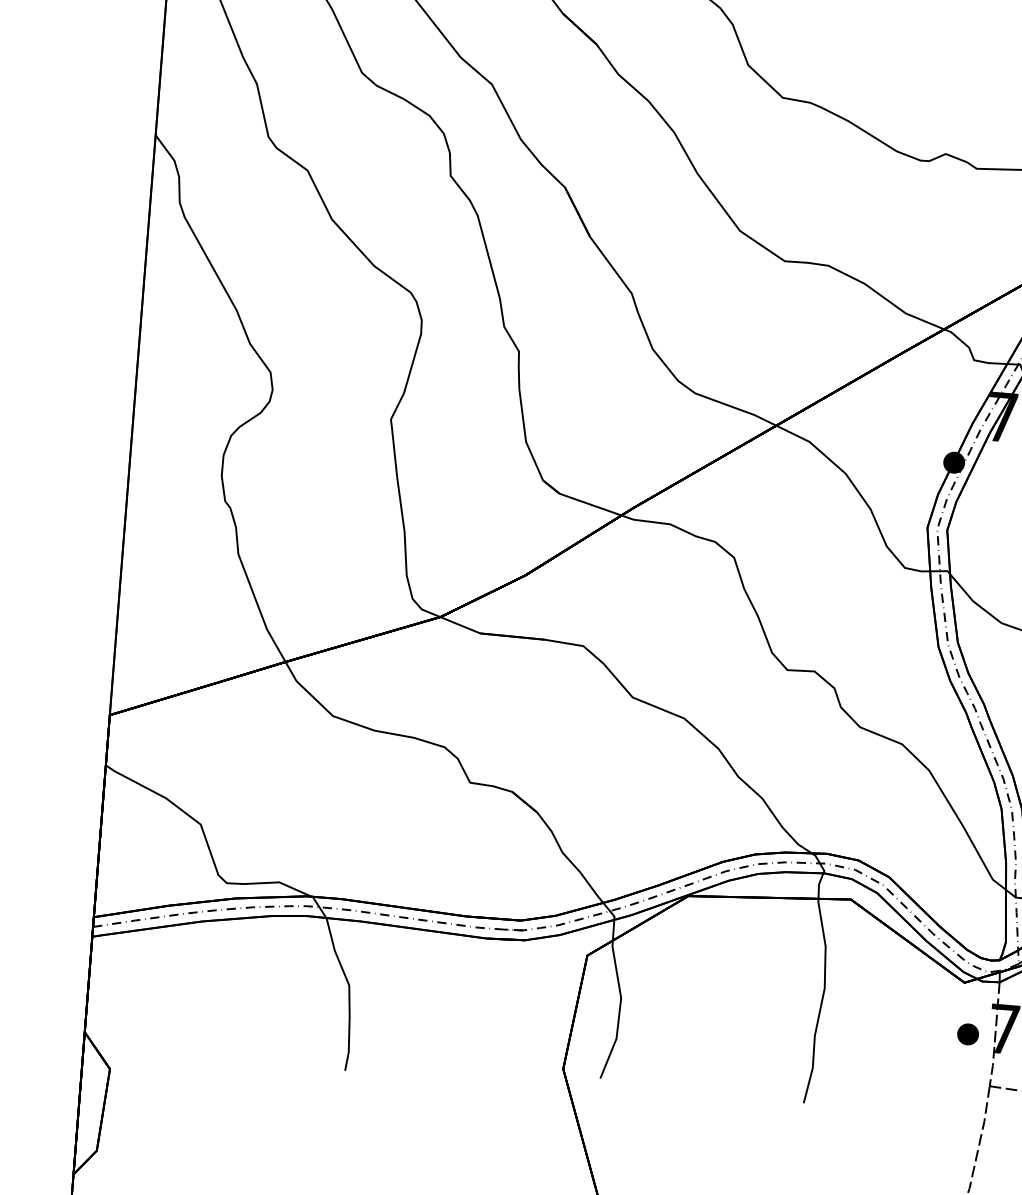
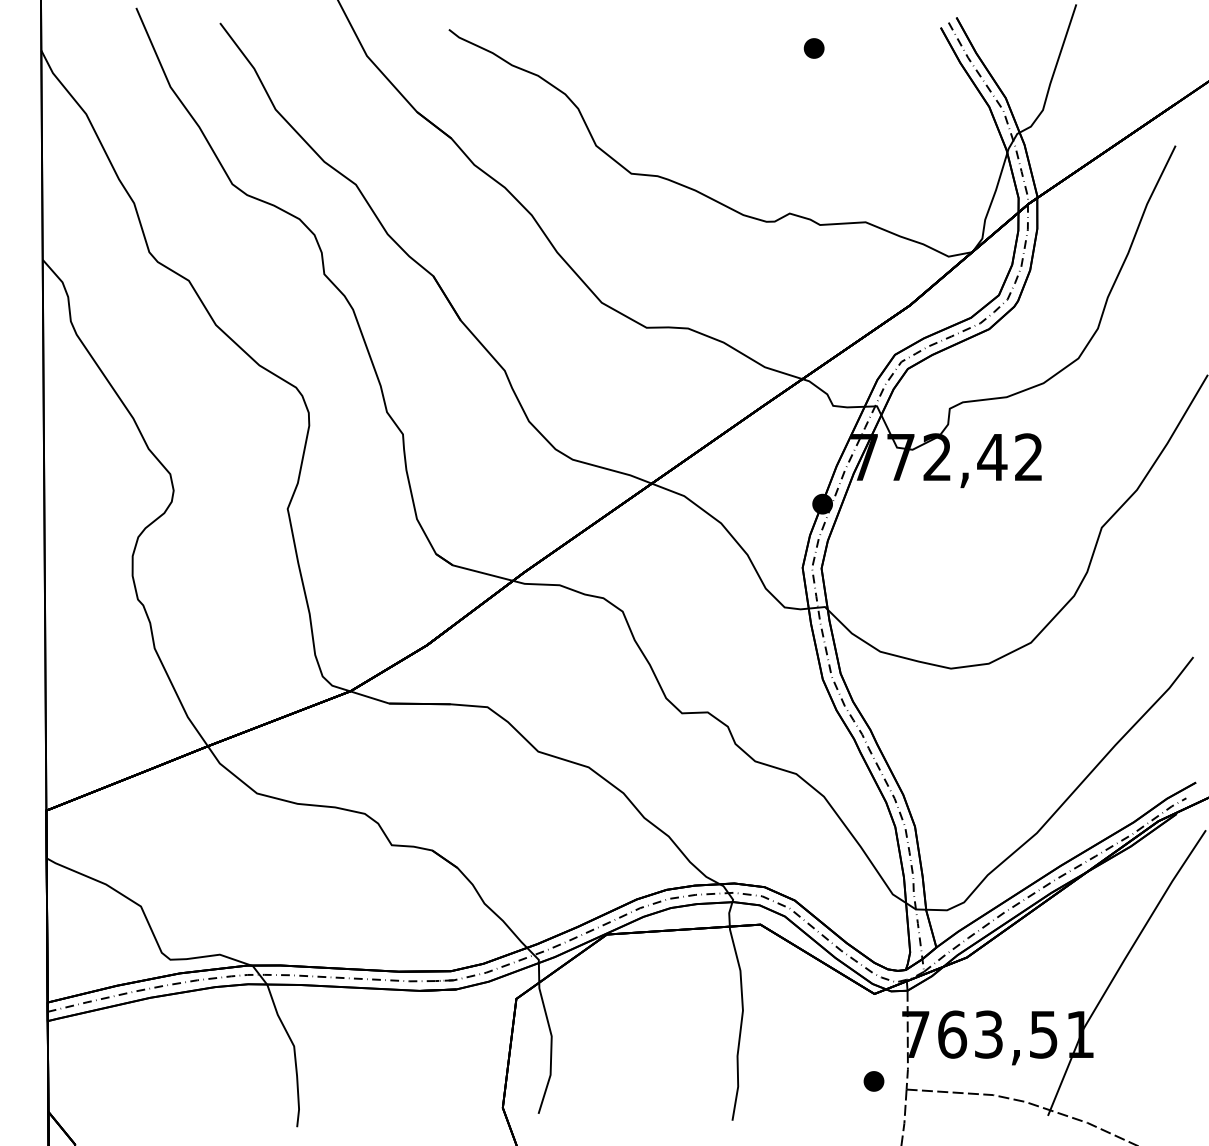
part: (967, 1034) -> (873, 1081), moved

